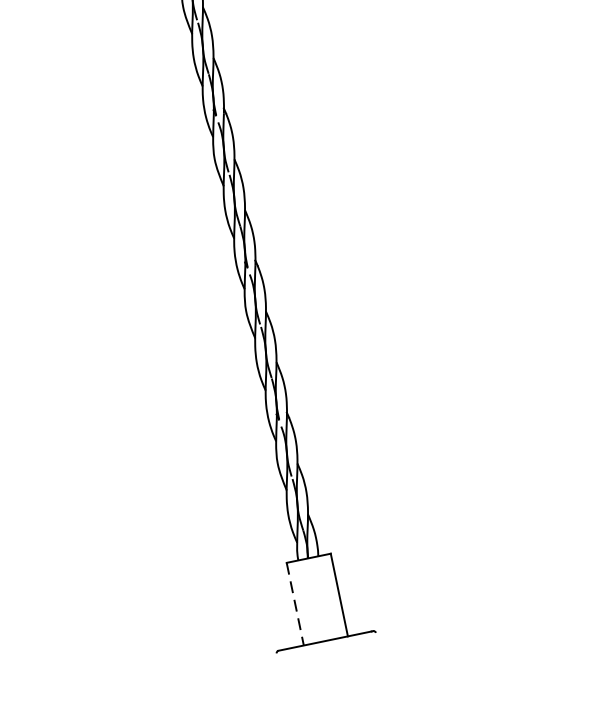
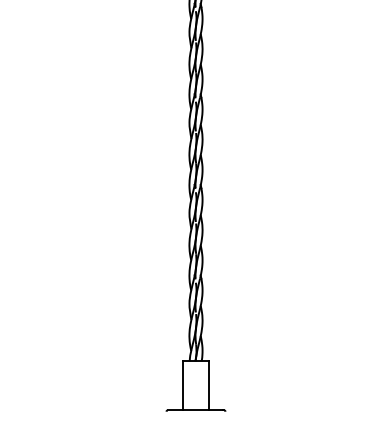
line: (294, 603) -> (182, 385), dashed -> solid

